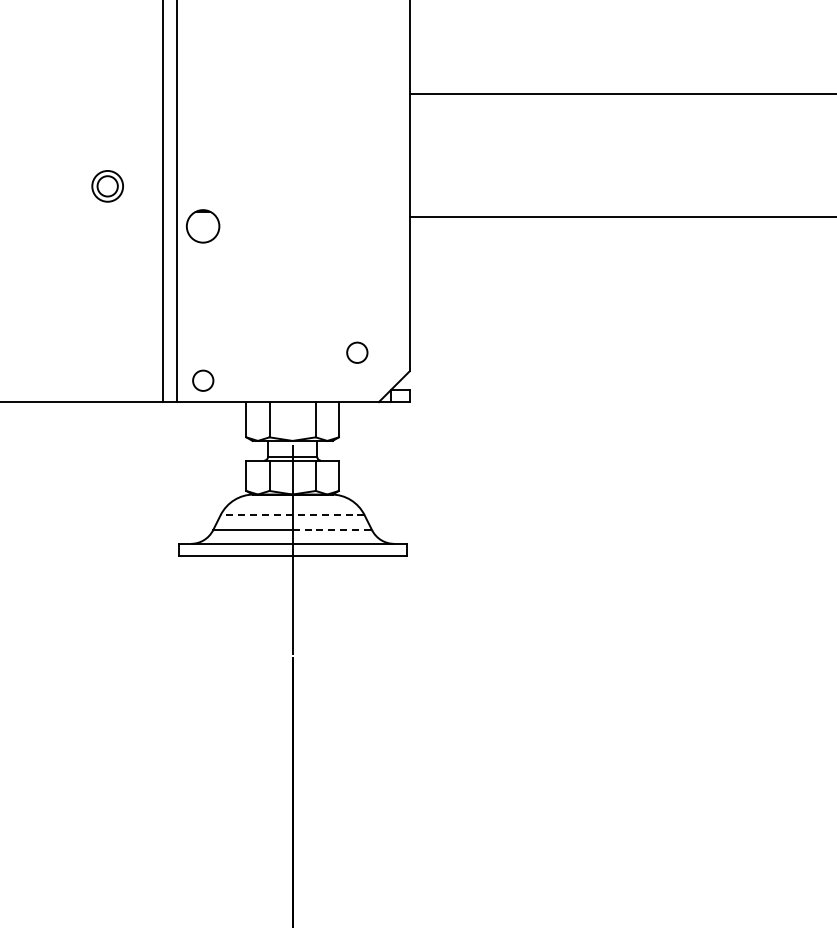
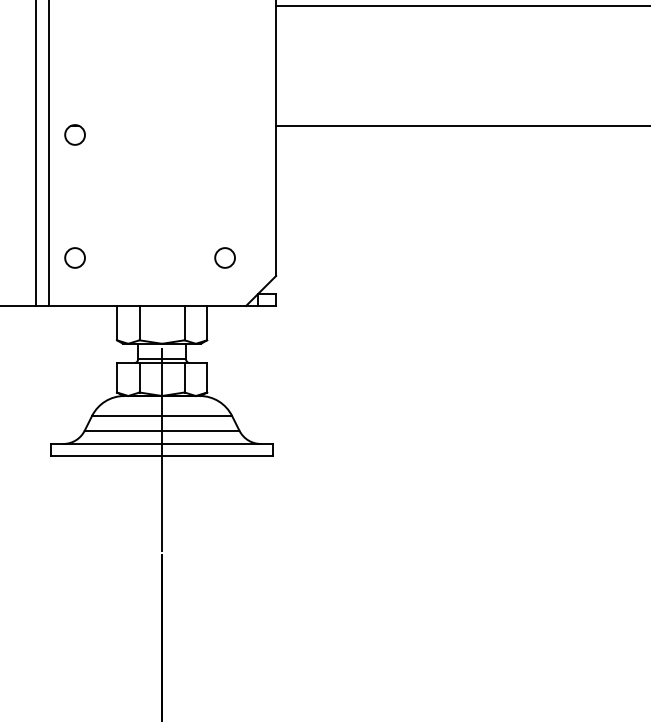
circle: (203, 226) -> (75, 135), size x0.62
circle: (203, 380) -> (75, 257), moved
line: (292, 515) -> (161, 416), dashed -> solid
line: (332, 530) -> (200, 430), dashed -> solid

